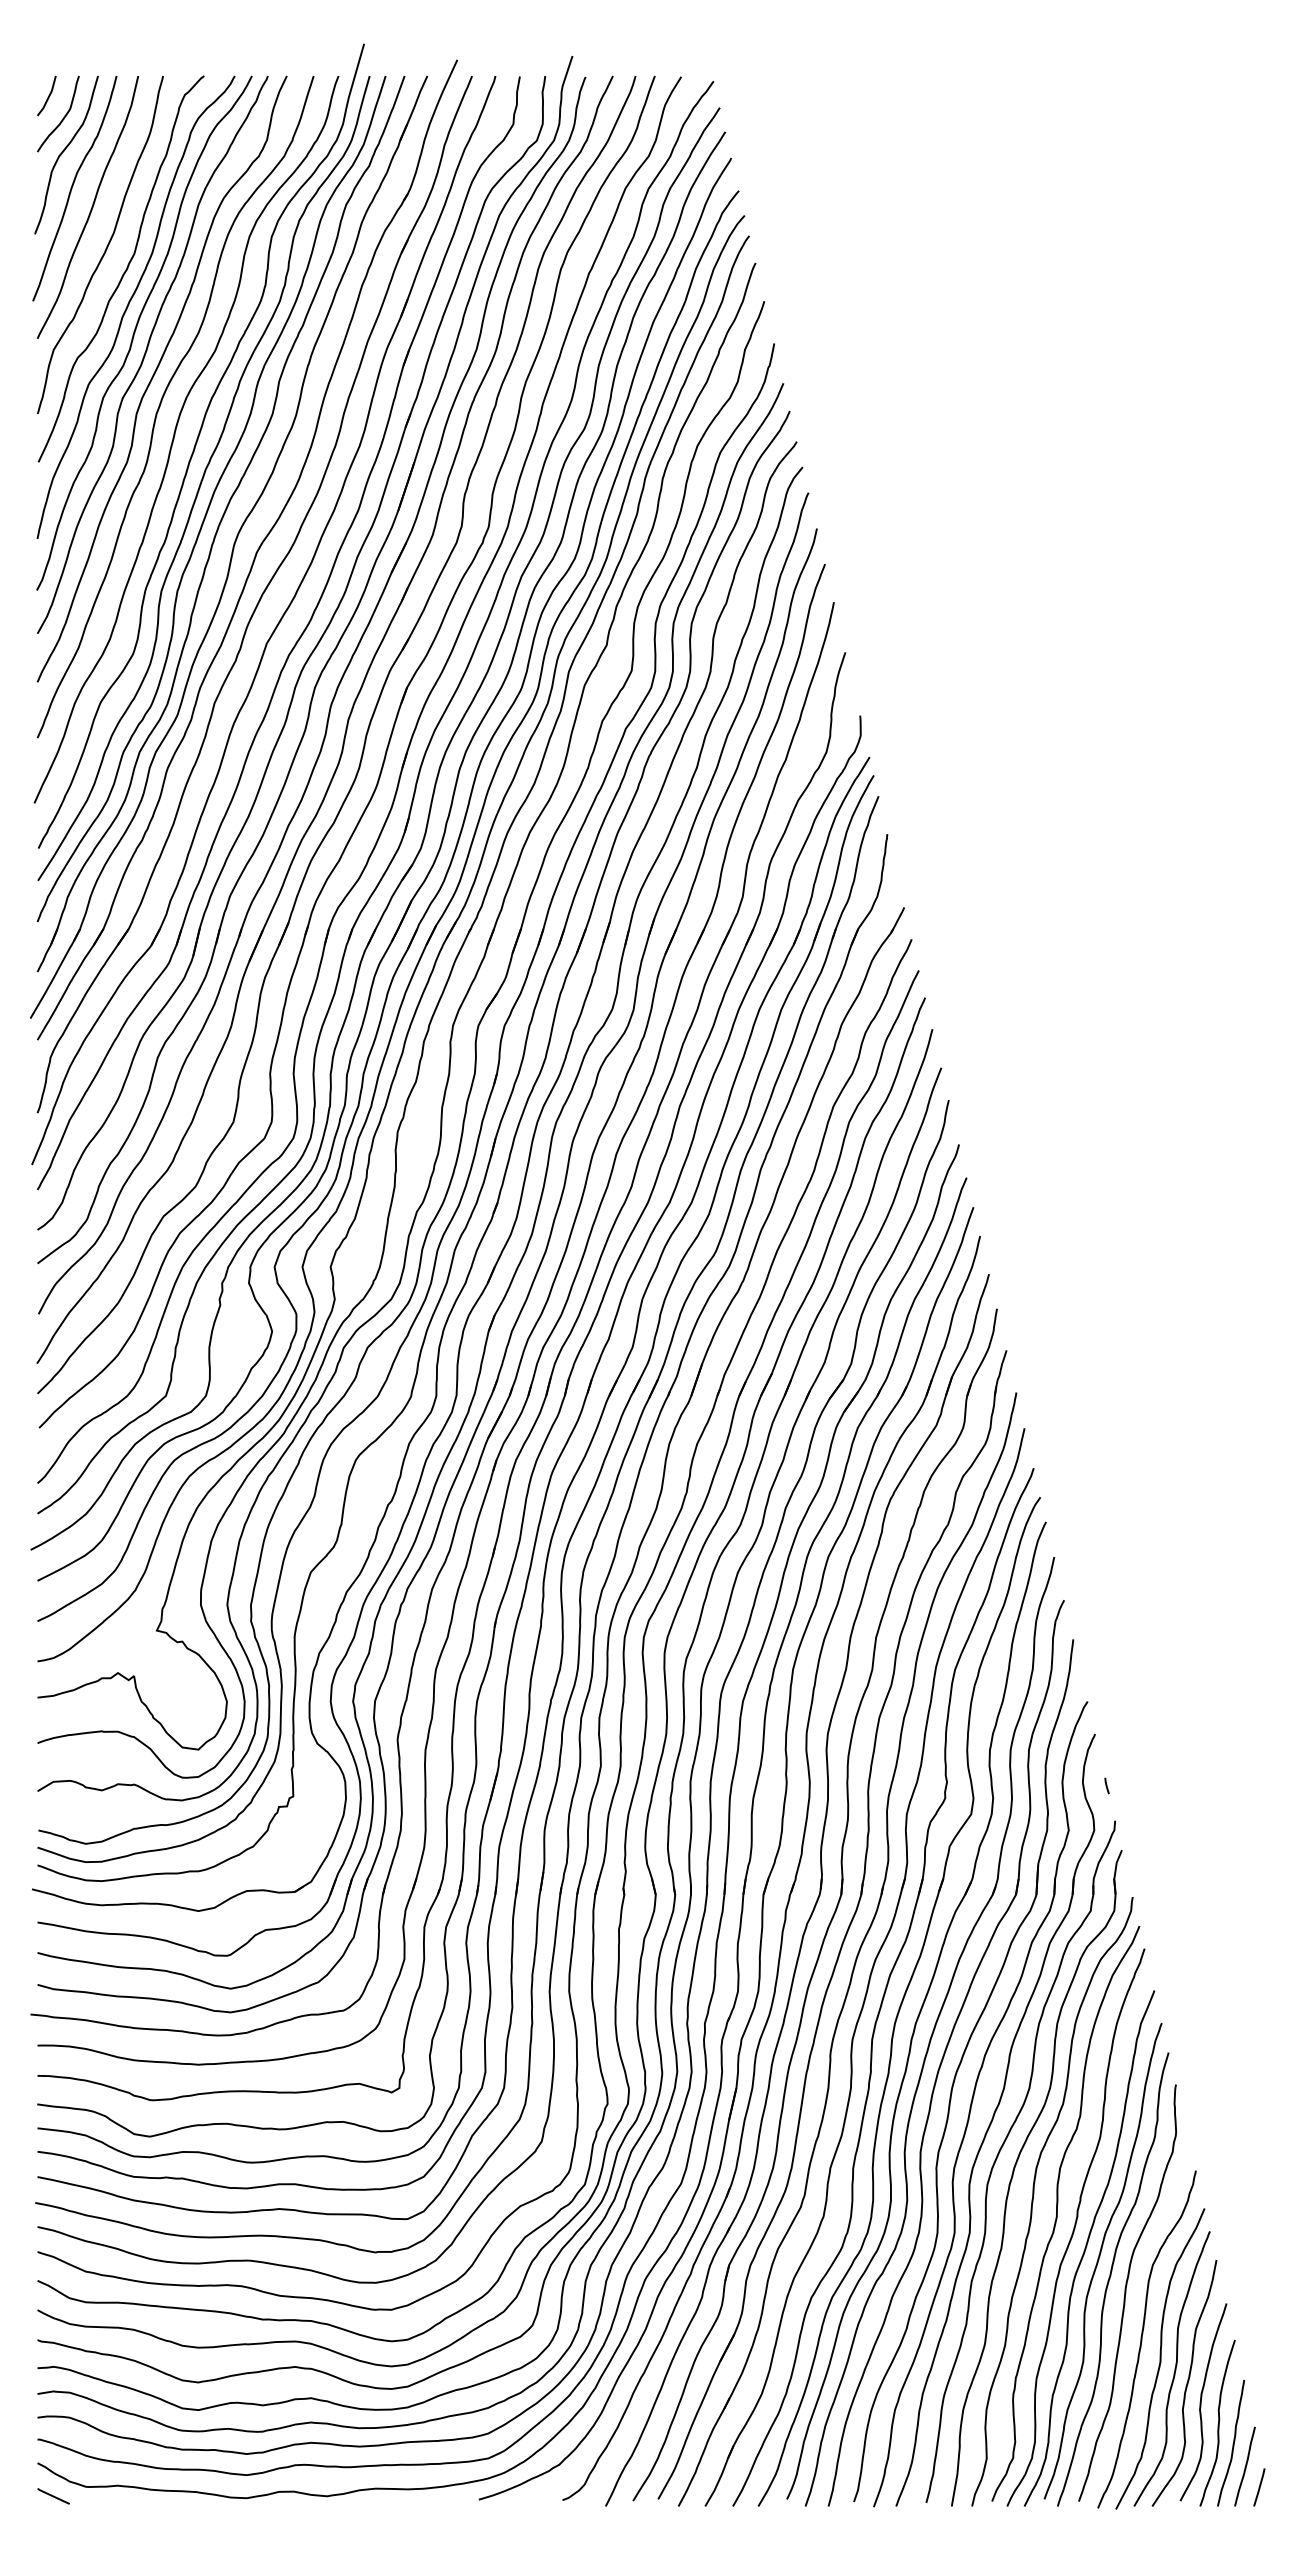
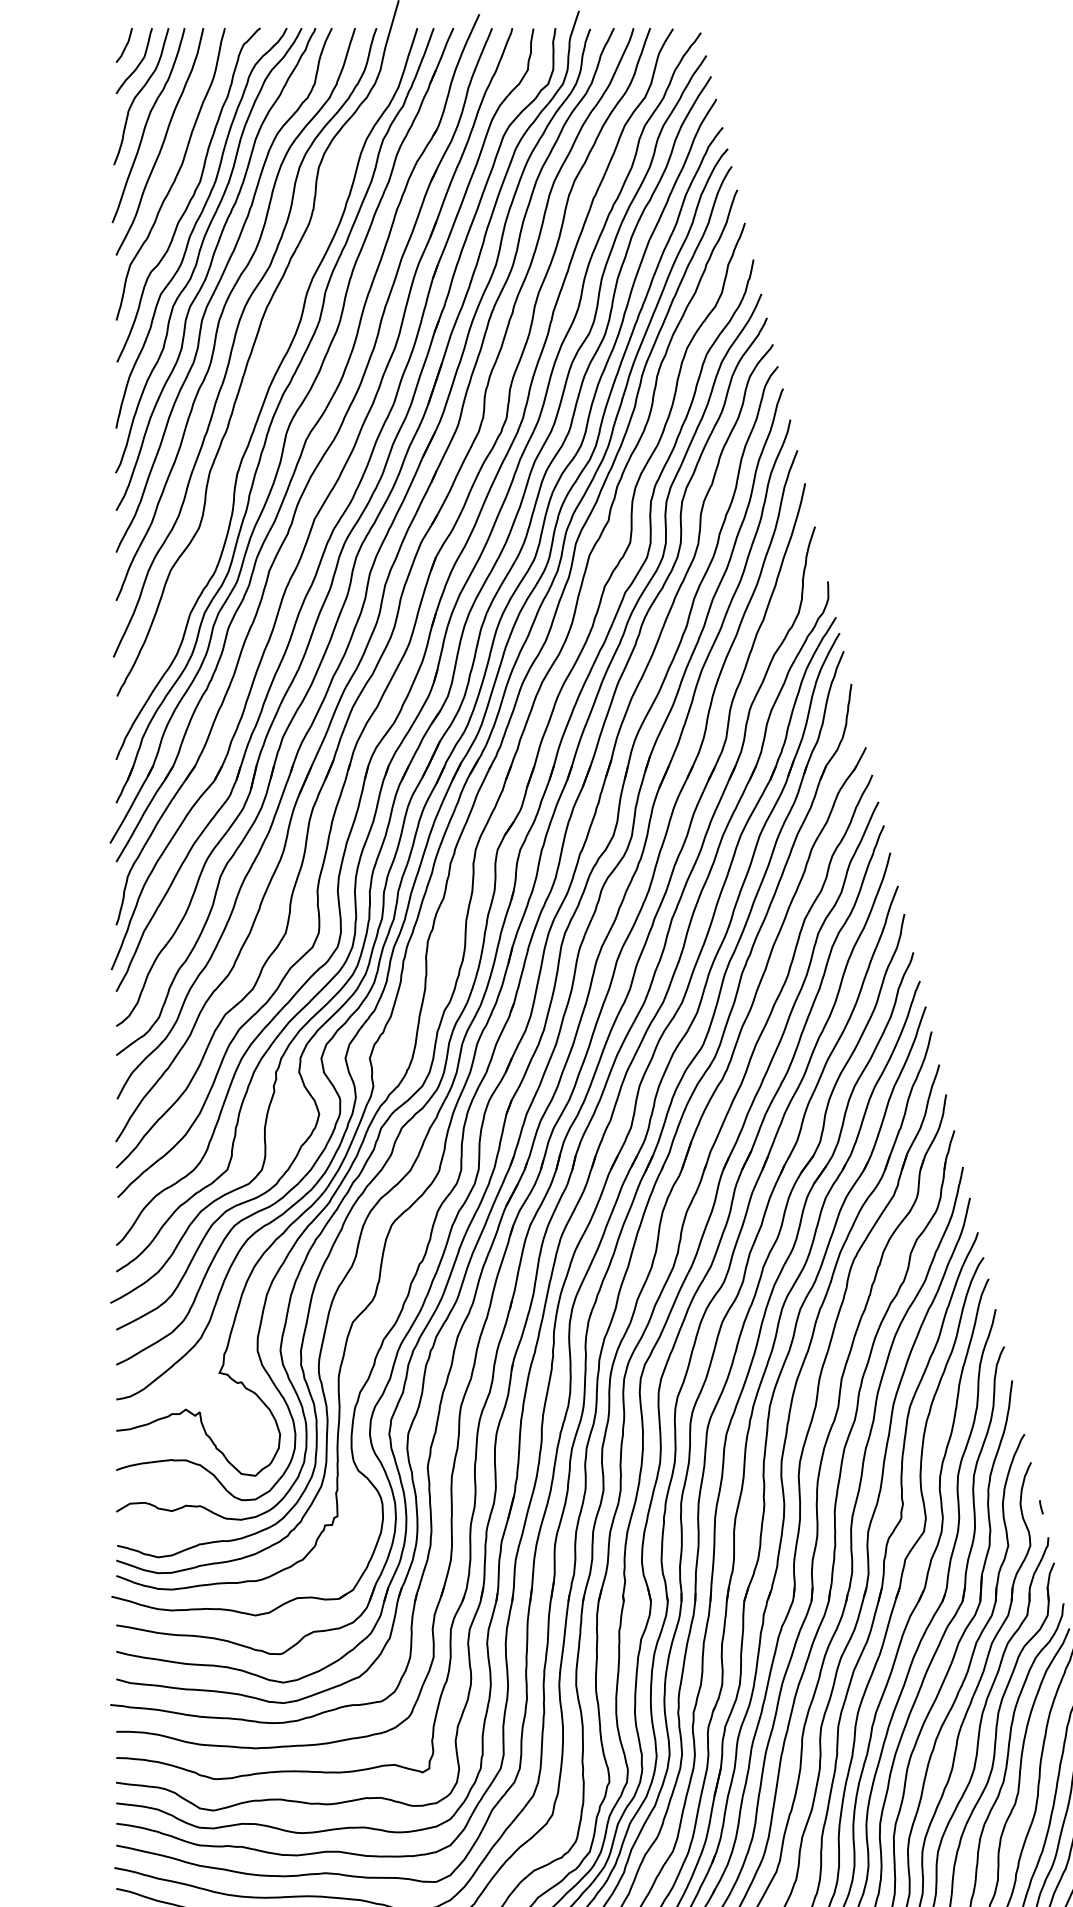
curve: (203, 478) -> (259, 376), removed

